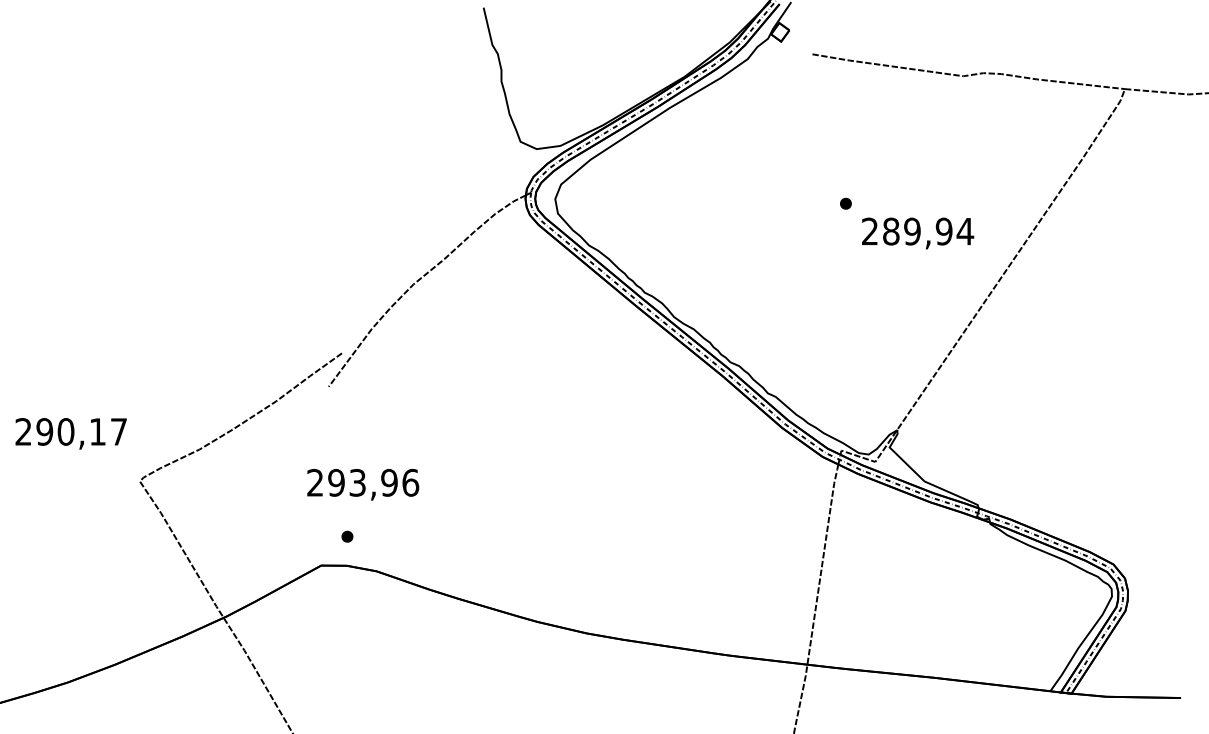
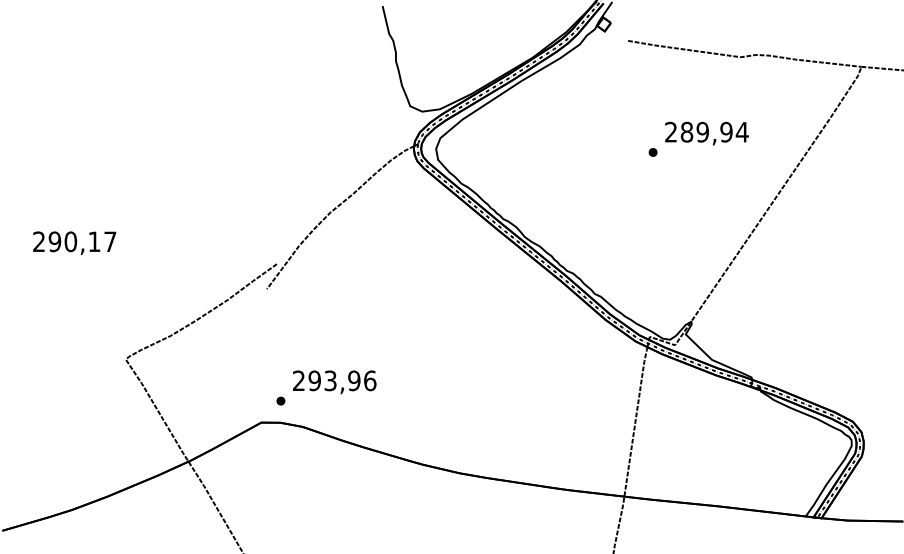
text: (917, 233) -> (706, 133), moved
text: (70, 434) -> (74, 243), moved
text: (362, 485) -> (334, 382), moved

